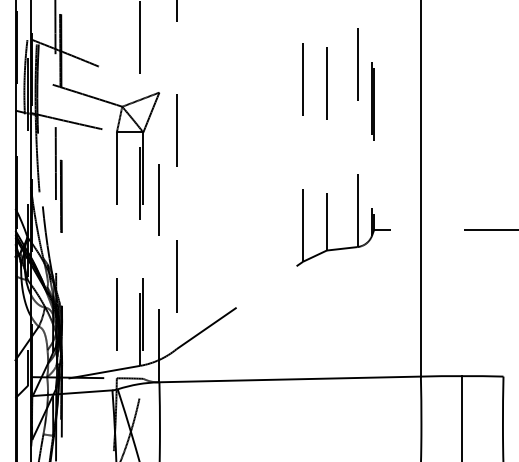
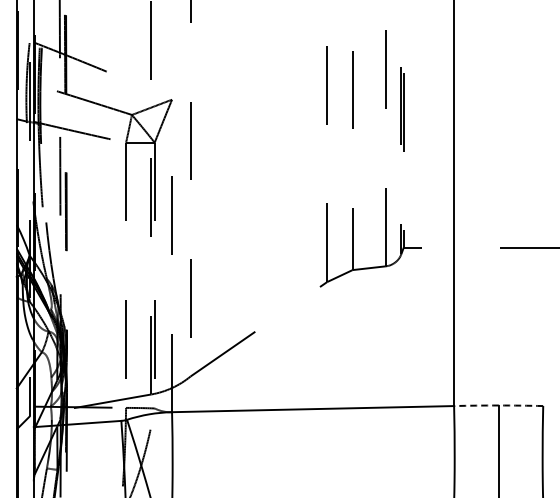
arc: (462, 376) -> (498, 405), solid -> dashed

